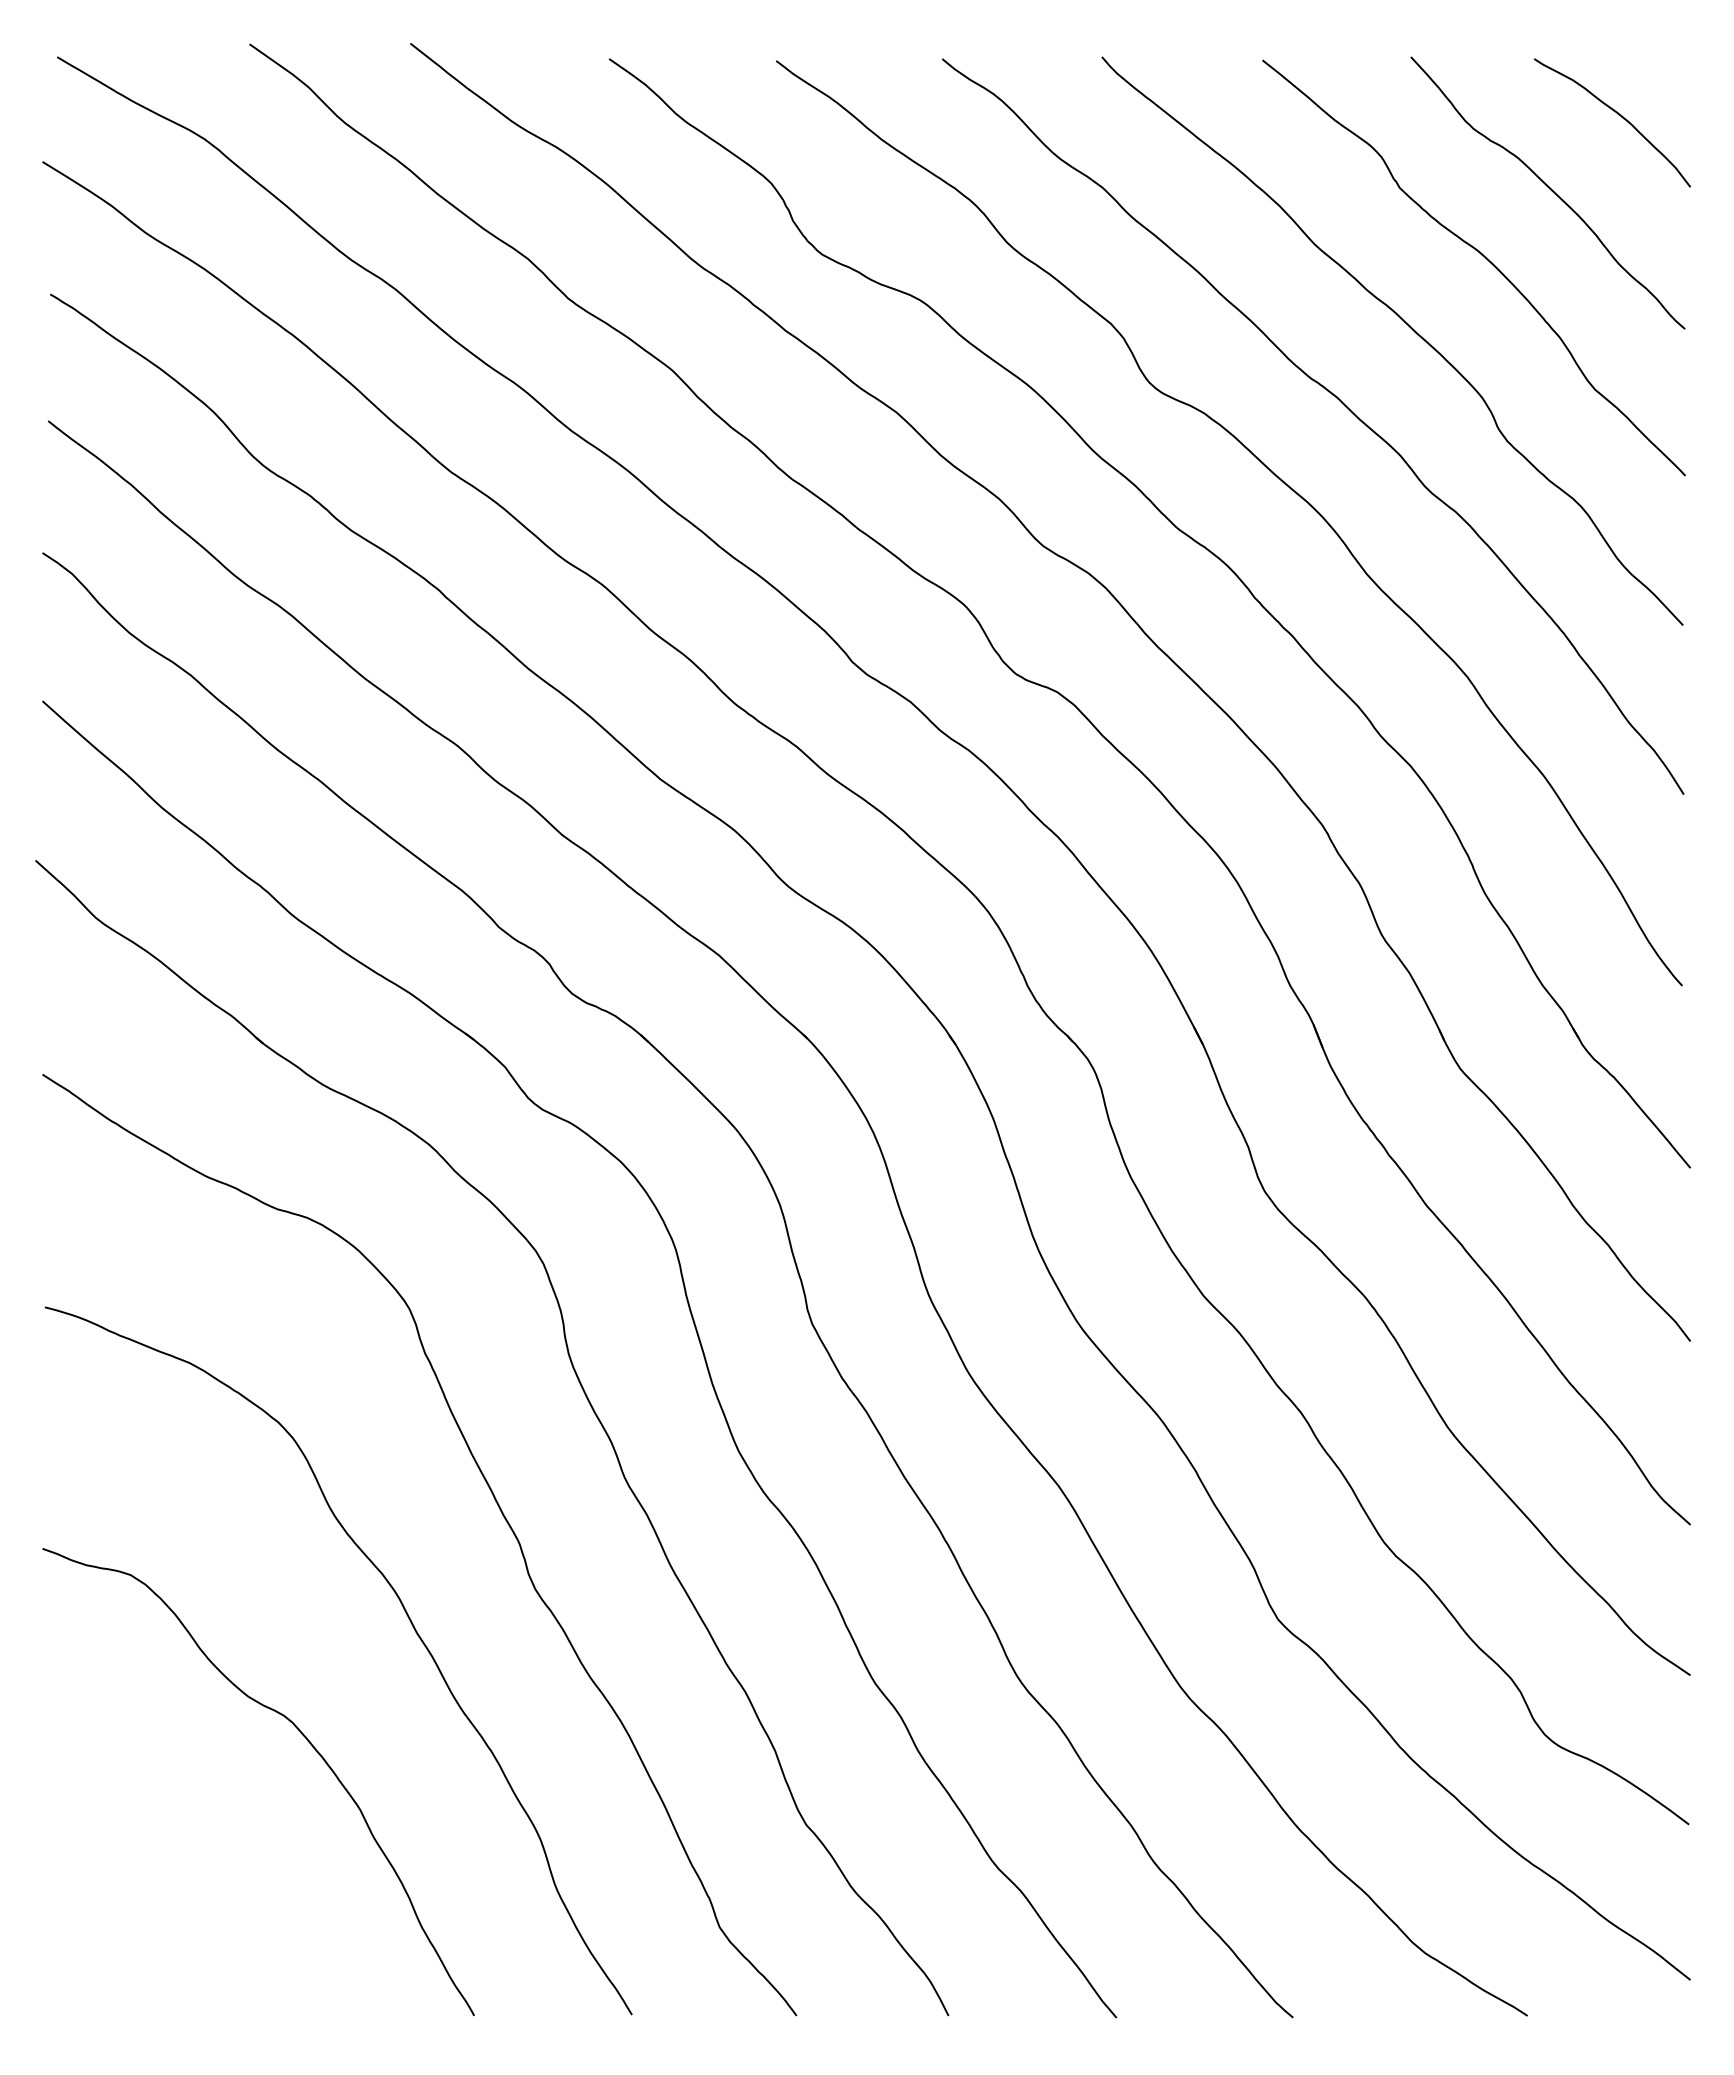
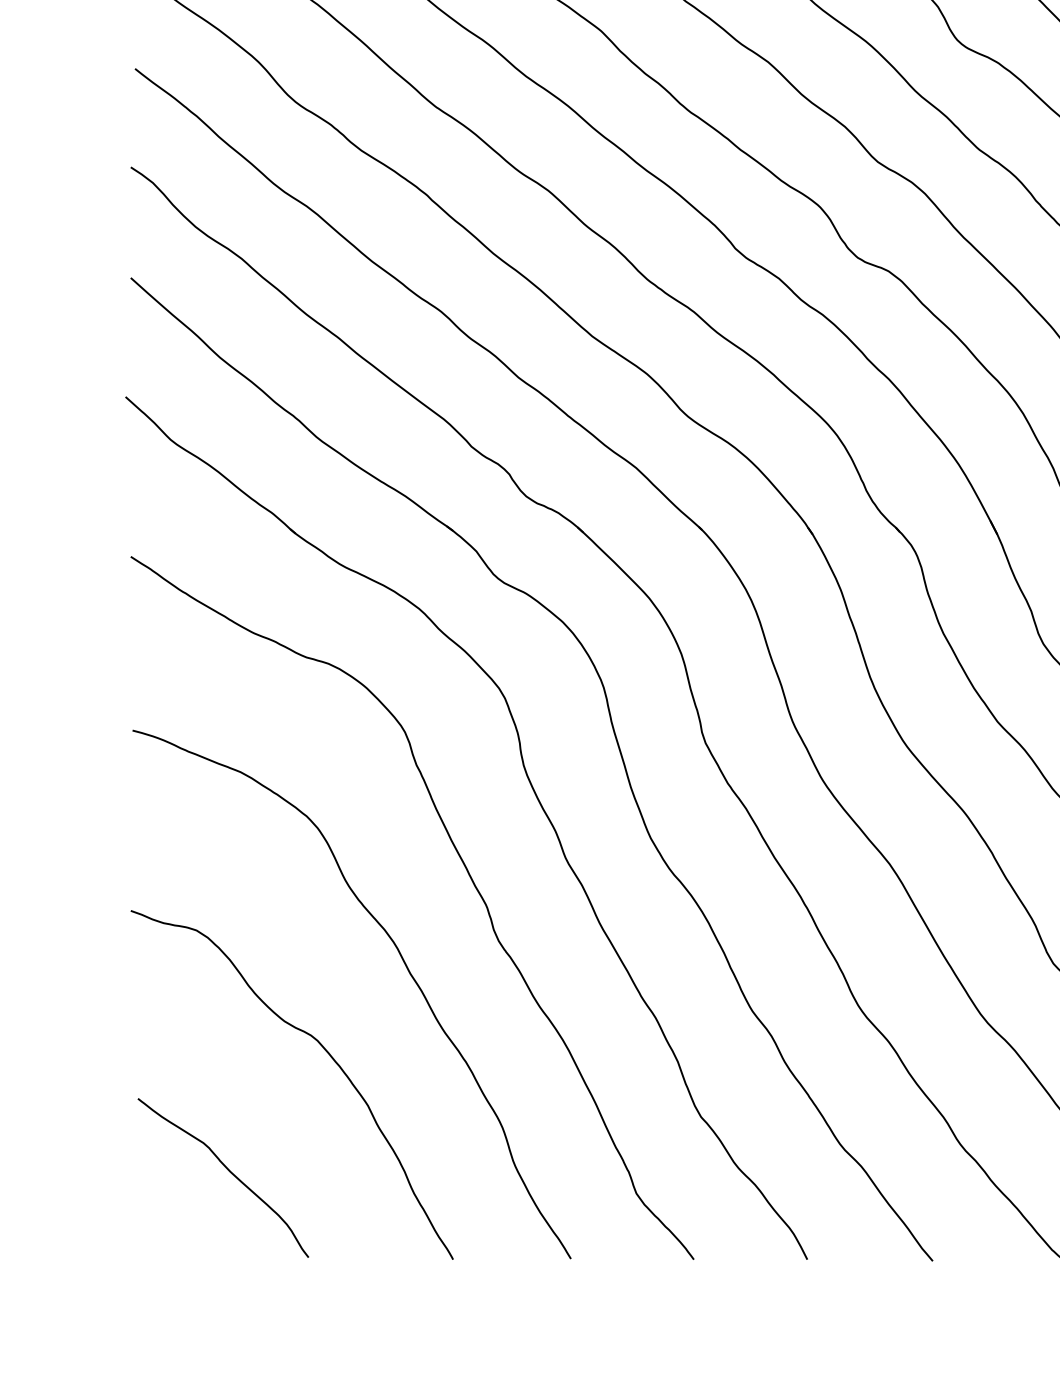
curve: (174, 1898) -> (229, 1172), added

